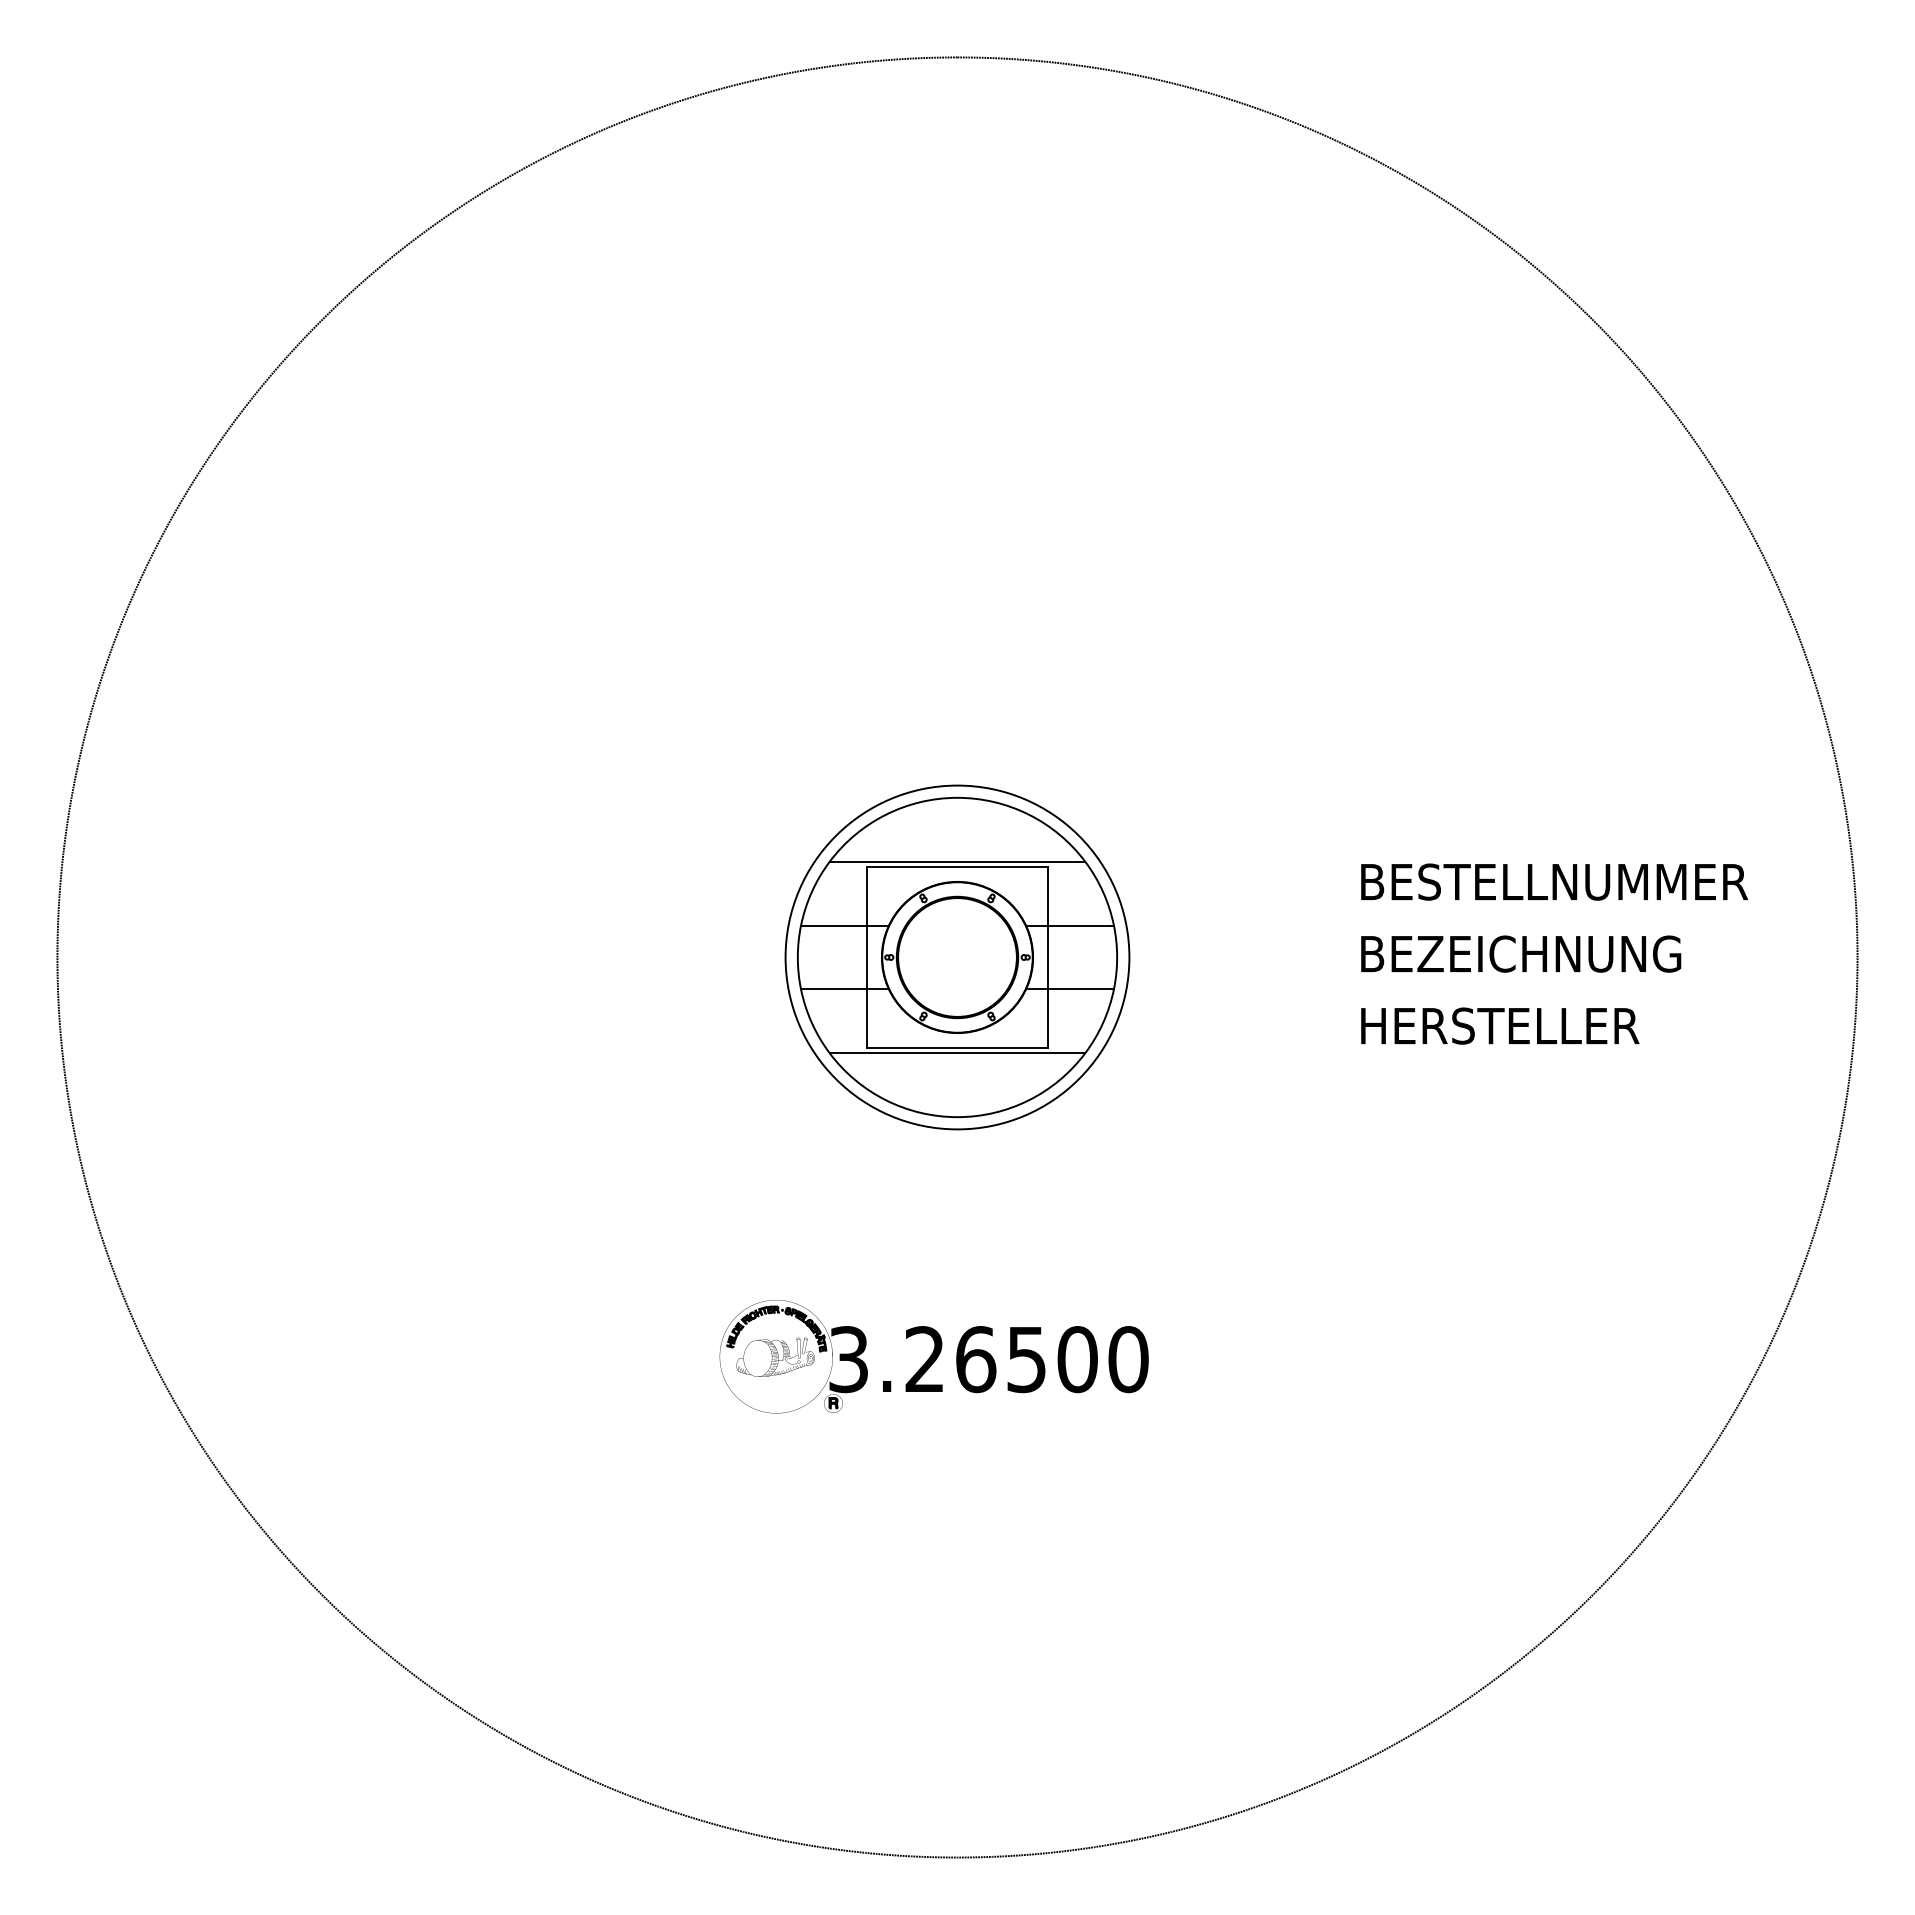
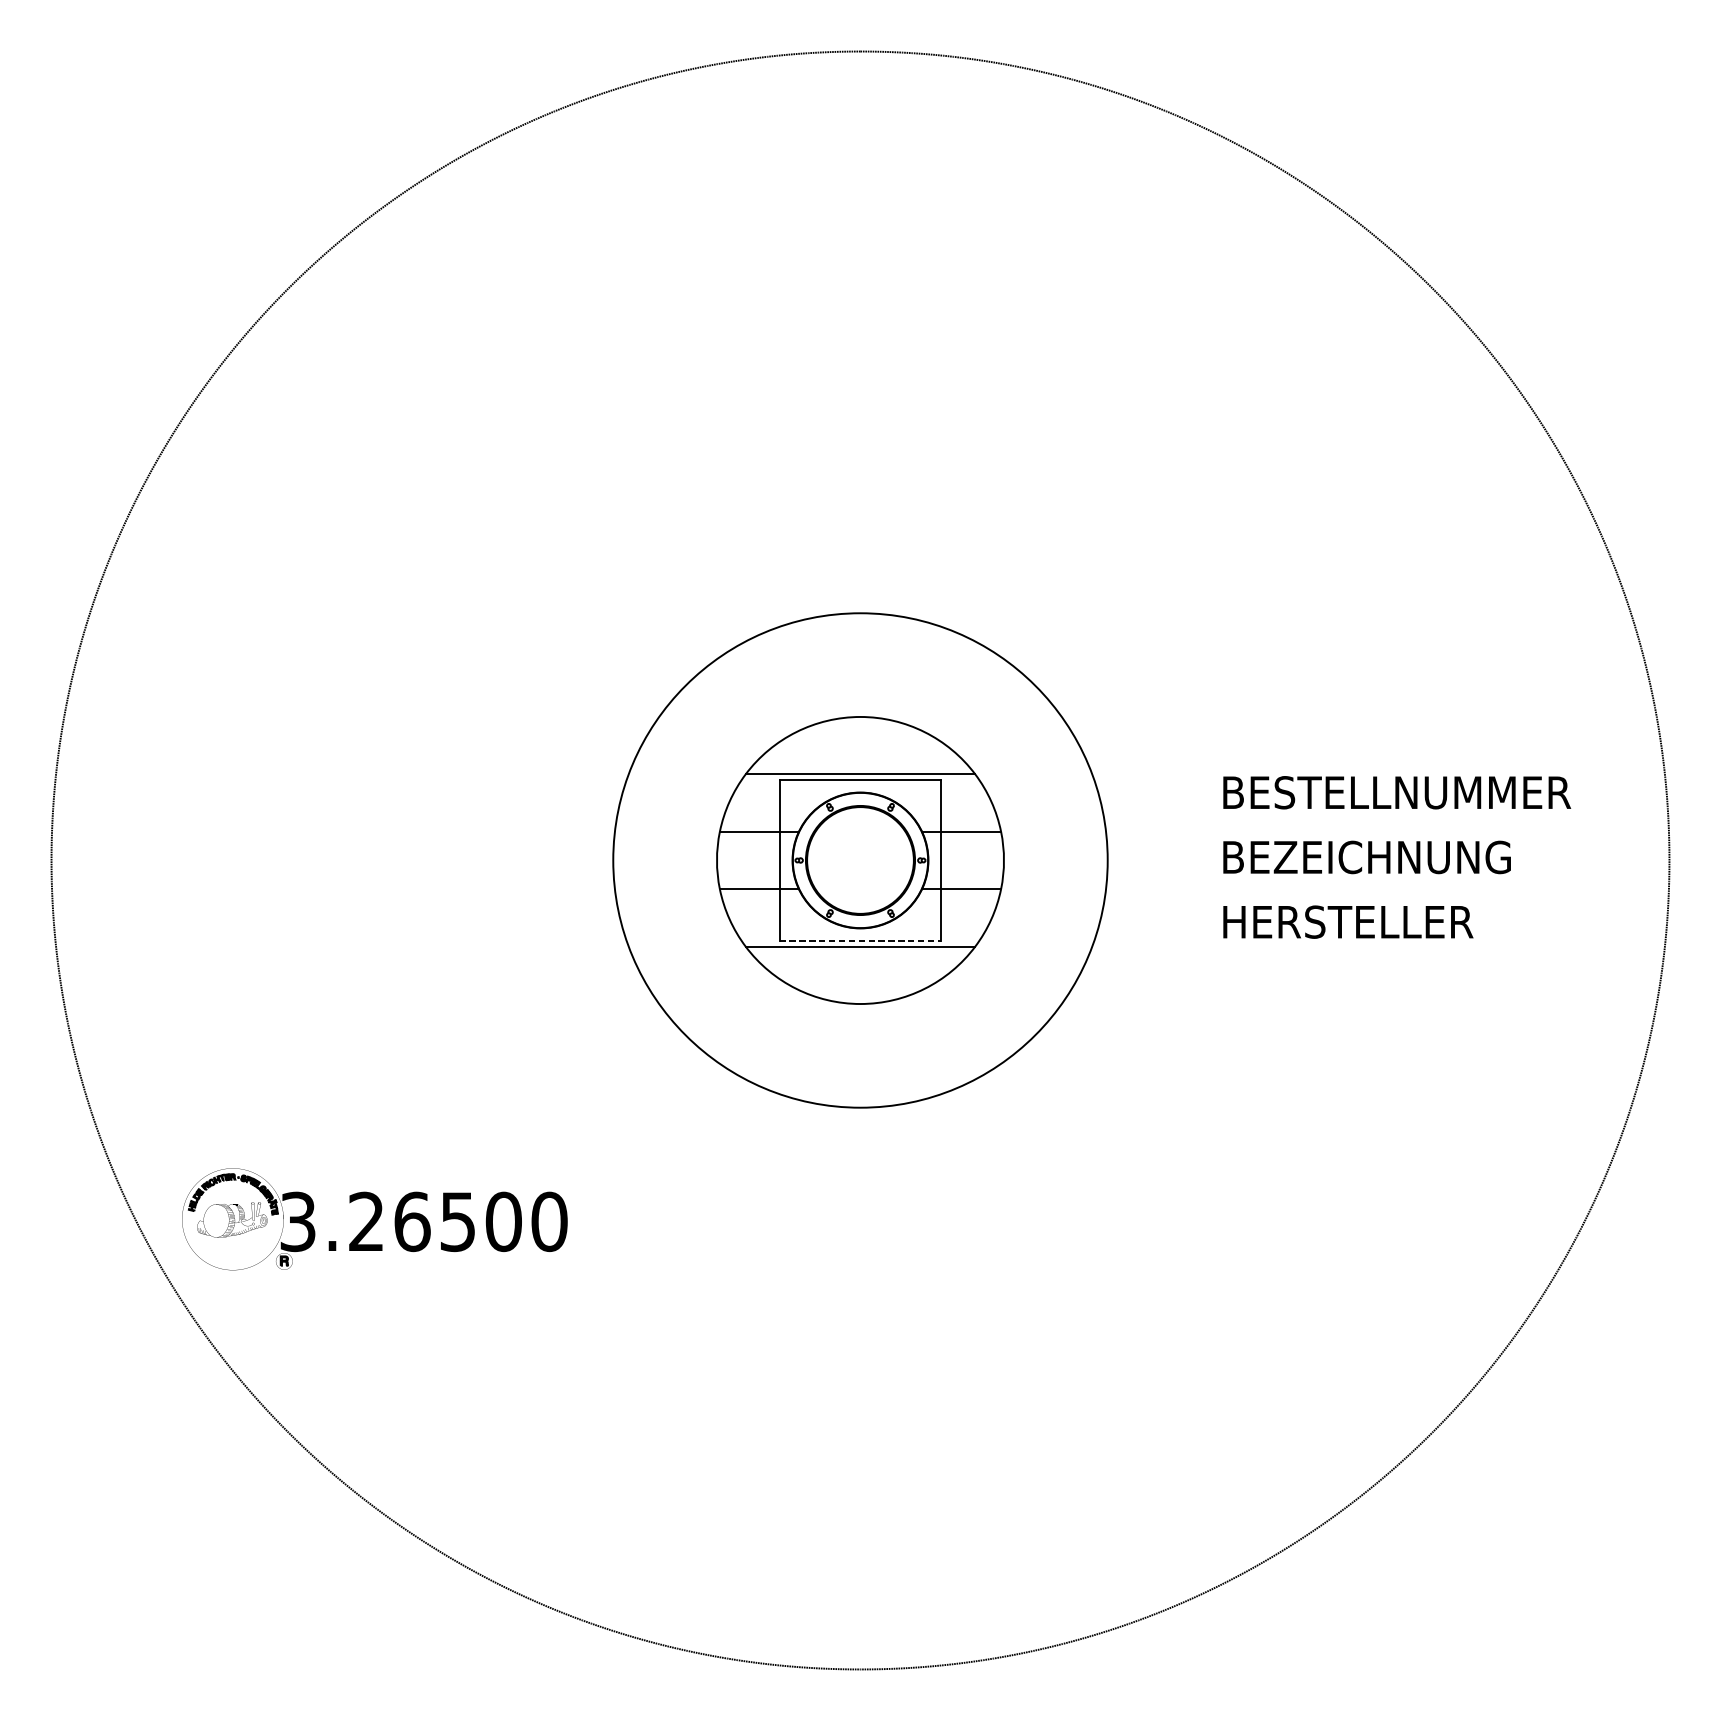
circle: (957, 957) -> (860, 860), size x1.6
line: (957, 1047) -> (860, 941), solid -> dashed
part: (933, 1356) -> (374, 1219), moved

